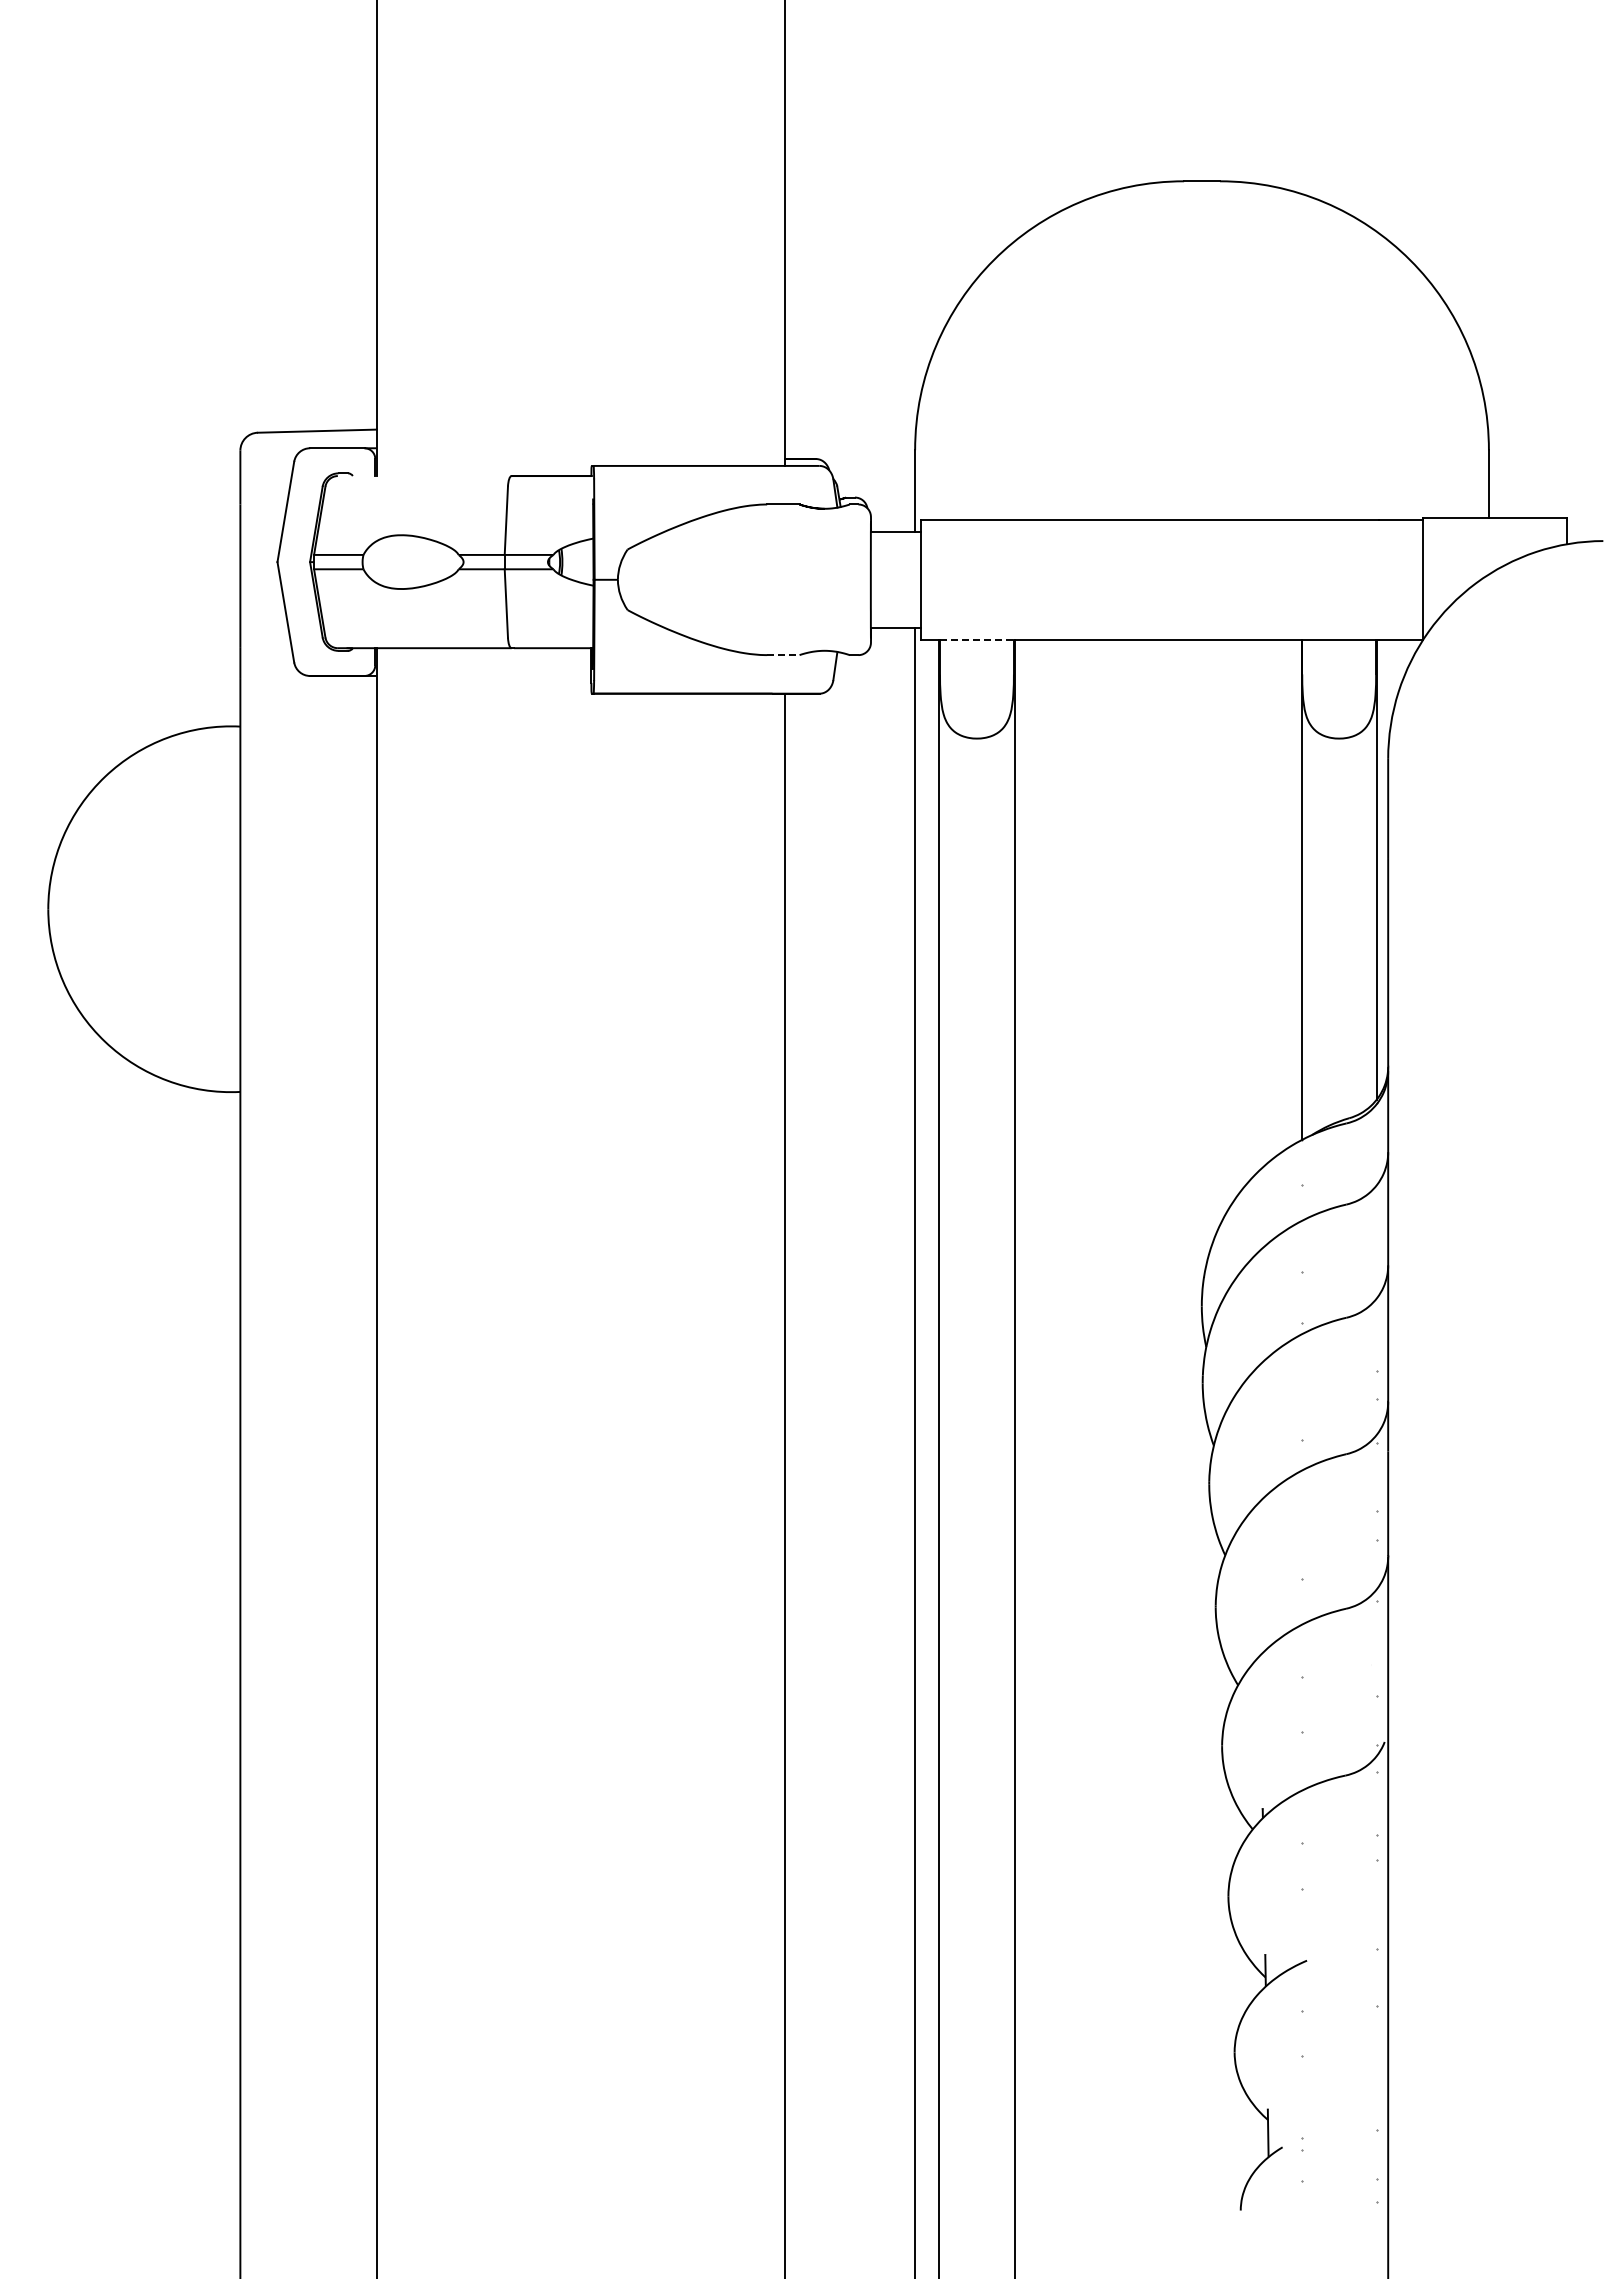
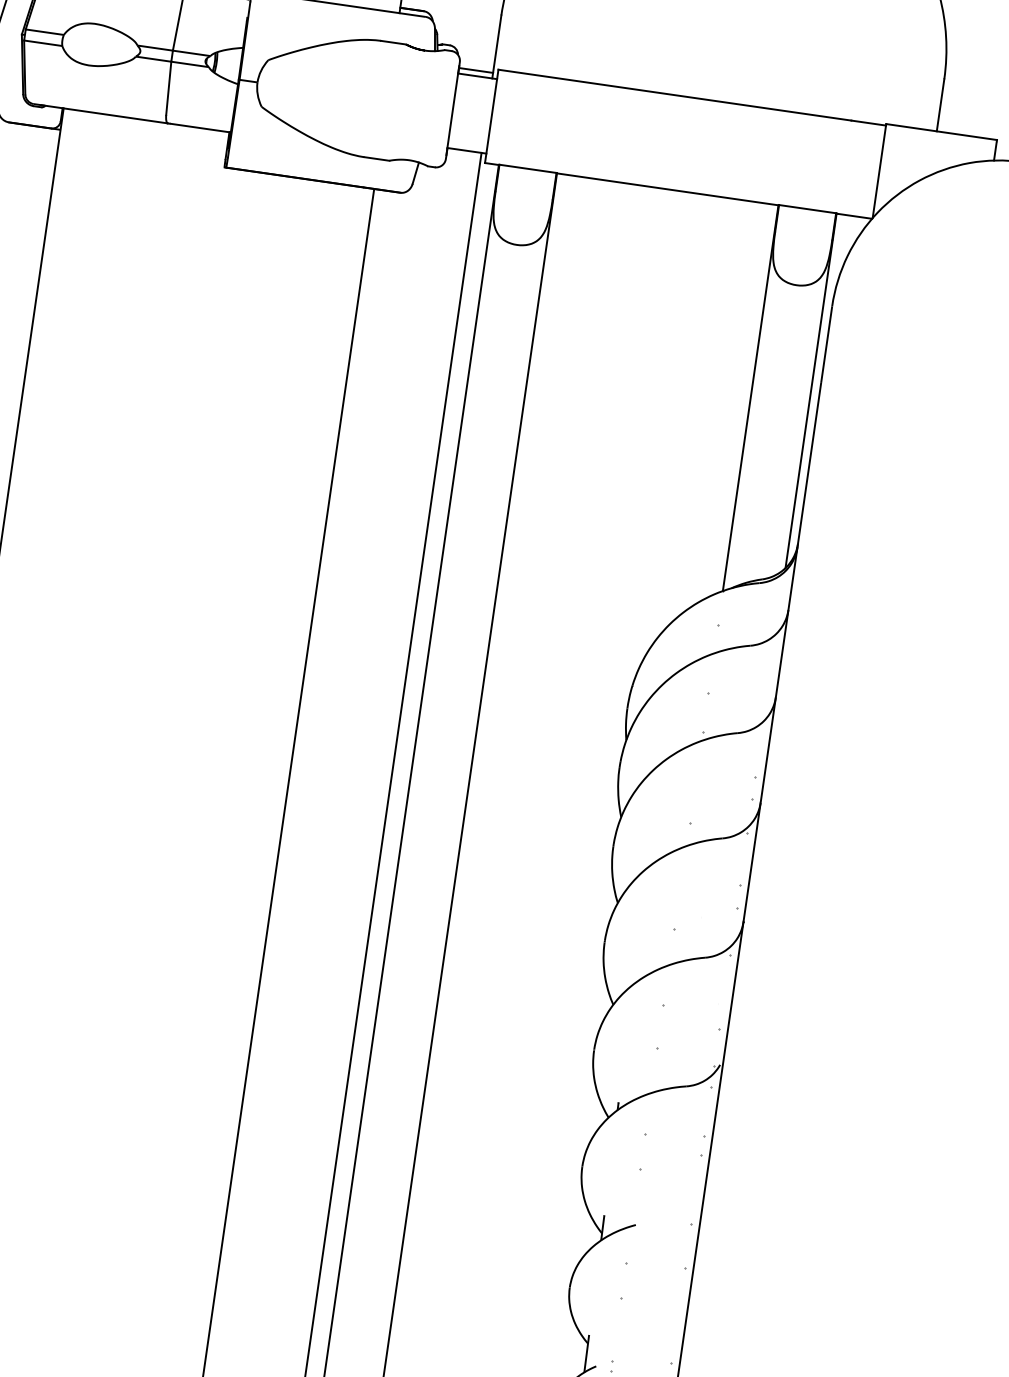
line: (893, 524) -> (476, 70), added
line: (976, 640) -> (527, 169), dashed -> solid
line: (783, 655) -> (376, 159), dashed -> solid

